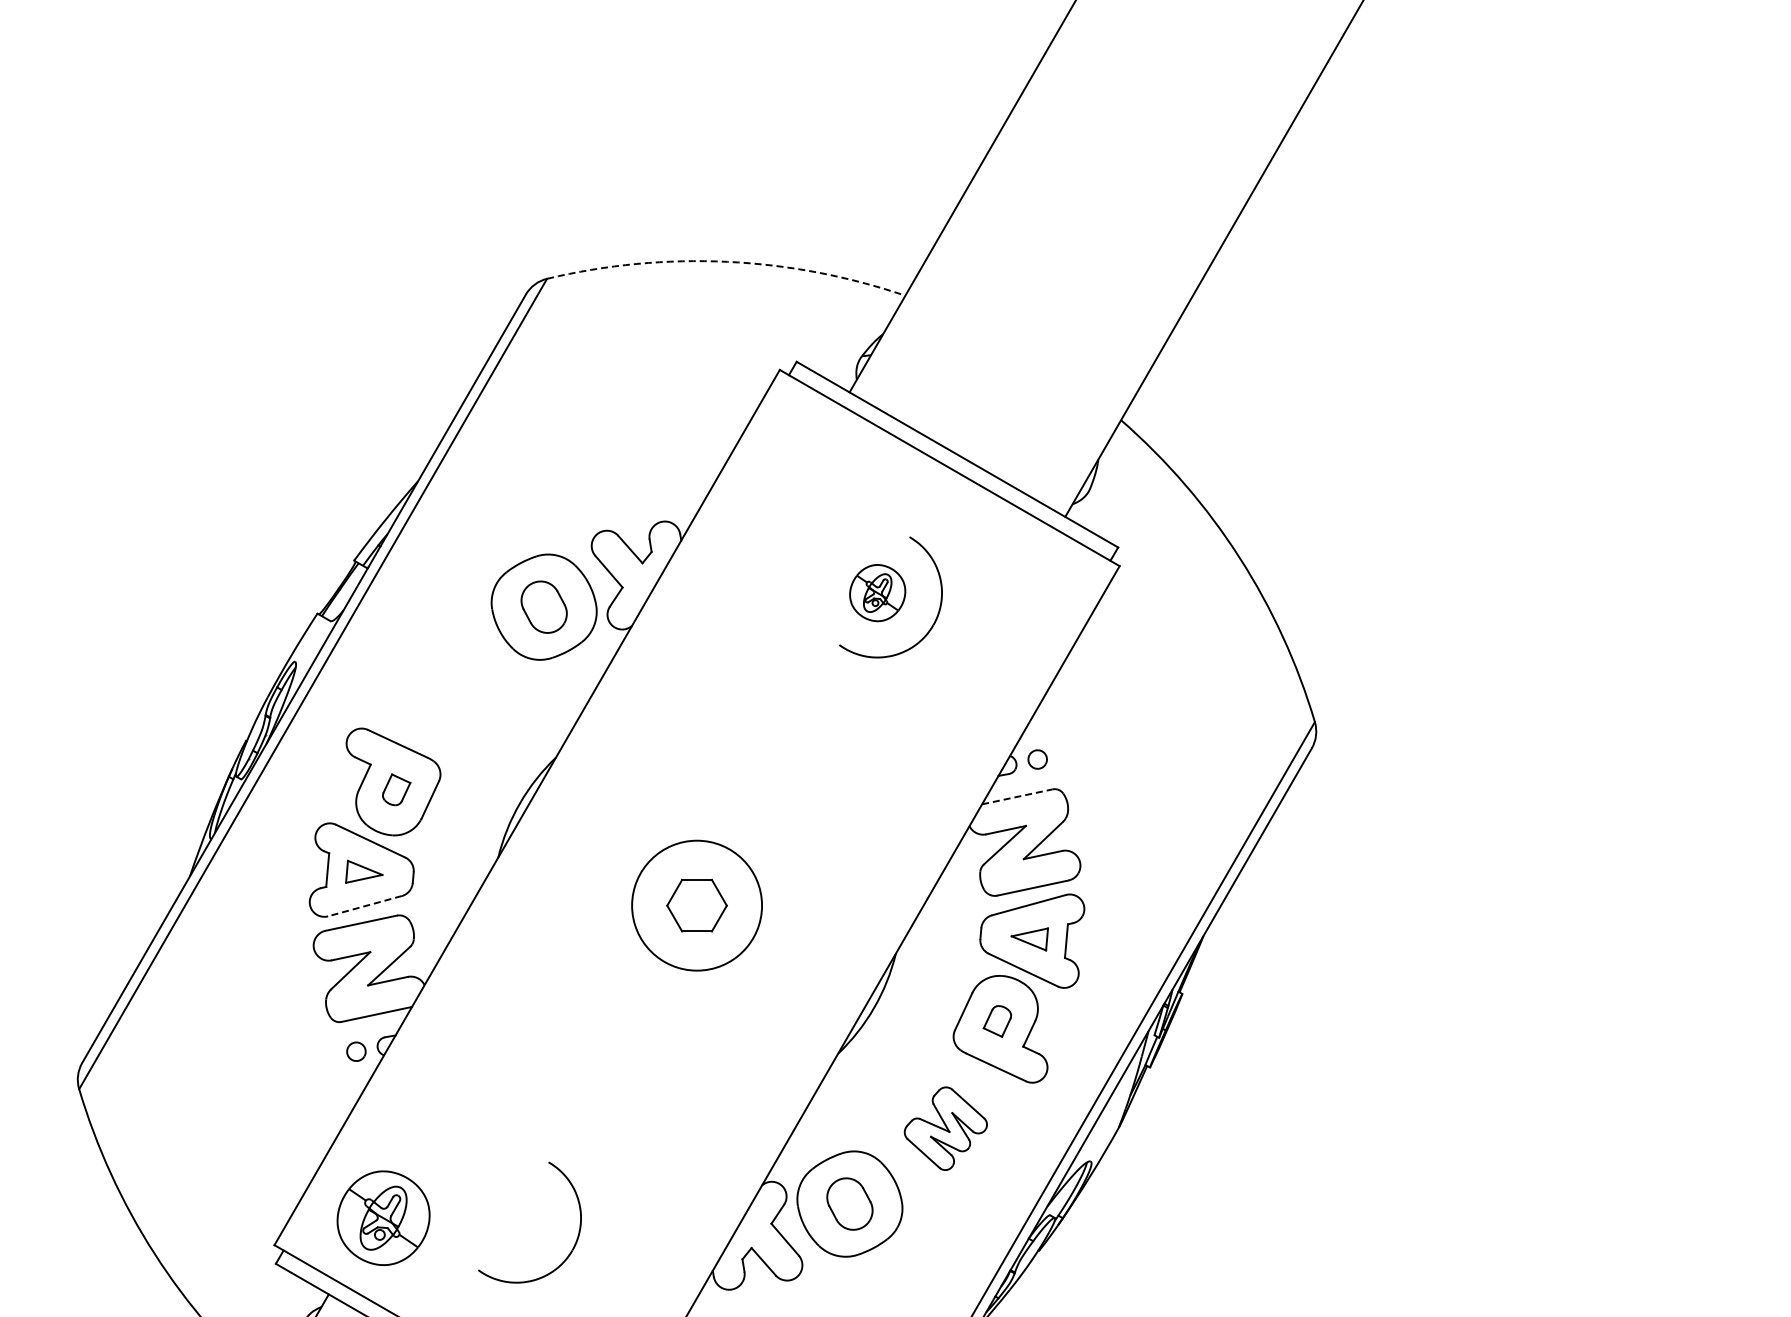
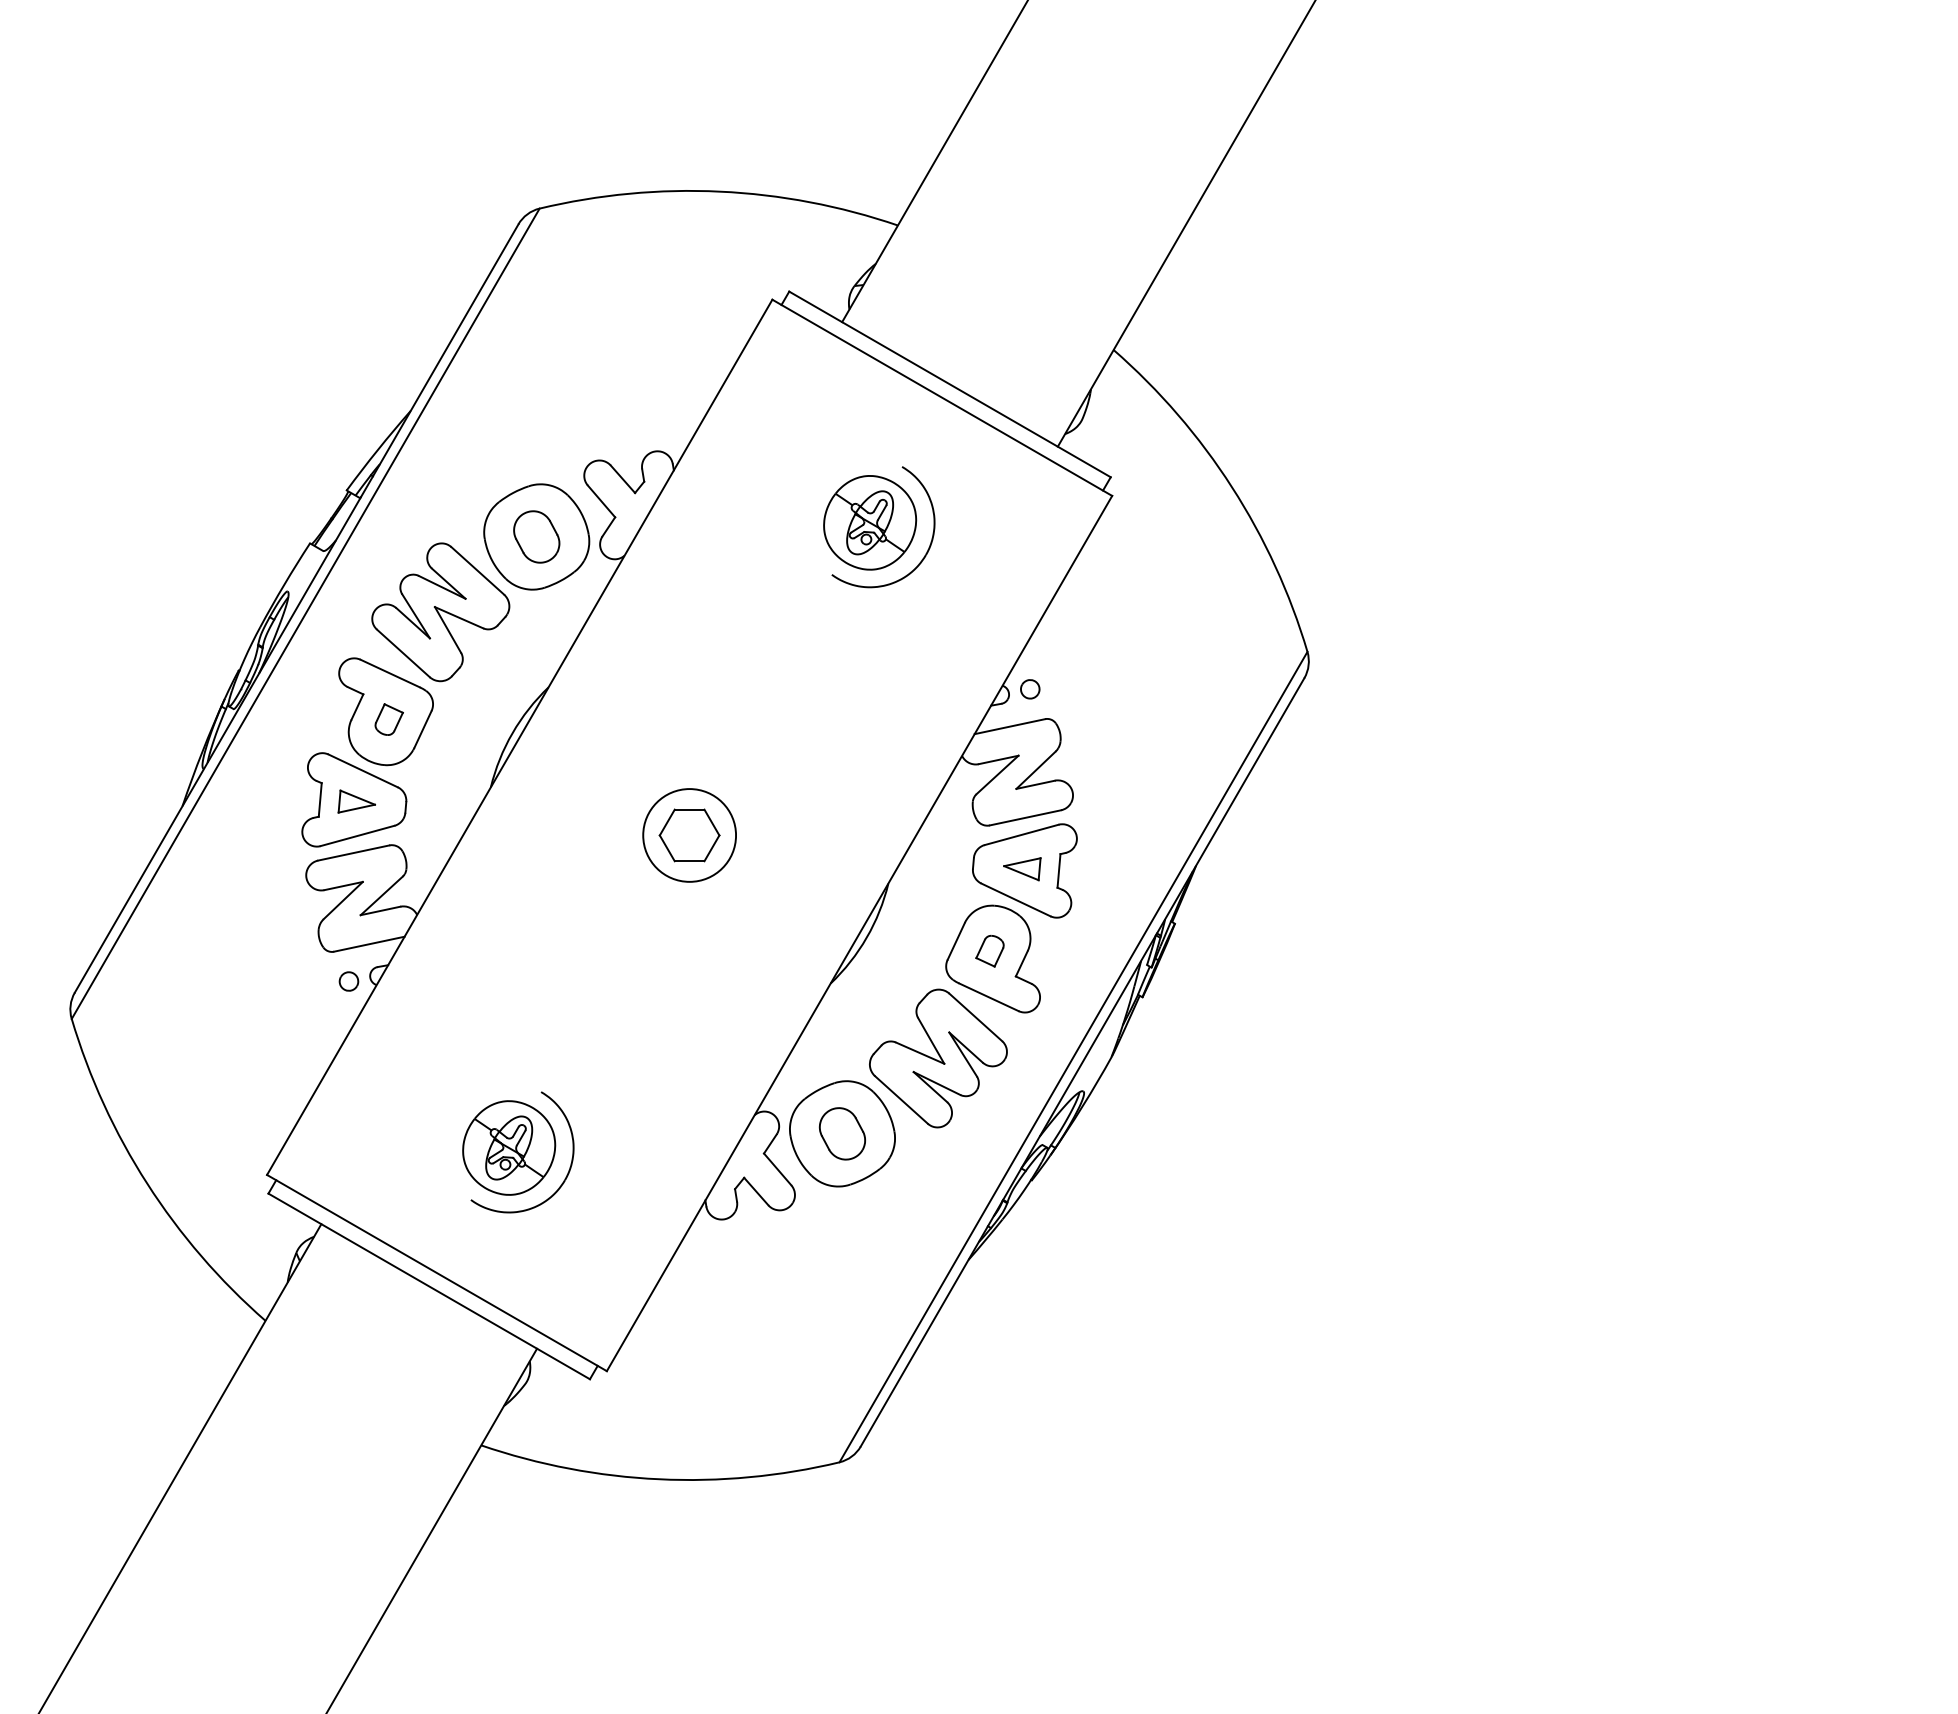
arc: (727, 261) -> (720, 191), dashed -> solid
part: (877, 592) -> (870, 522), size x1.67
part: (447, 682) -> (440, 612), added
line: (1016, 796) -> (1009, 726), dashed -> solid
circle: (696, 905) -> (689, 835), size x0.71
line: (364, 906) -> (357, 836), dashed -> solid
part: (945, 1128) -> (938, 1058), size x1.67
part: (383, 1217) -> (509, 1147), moved

